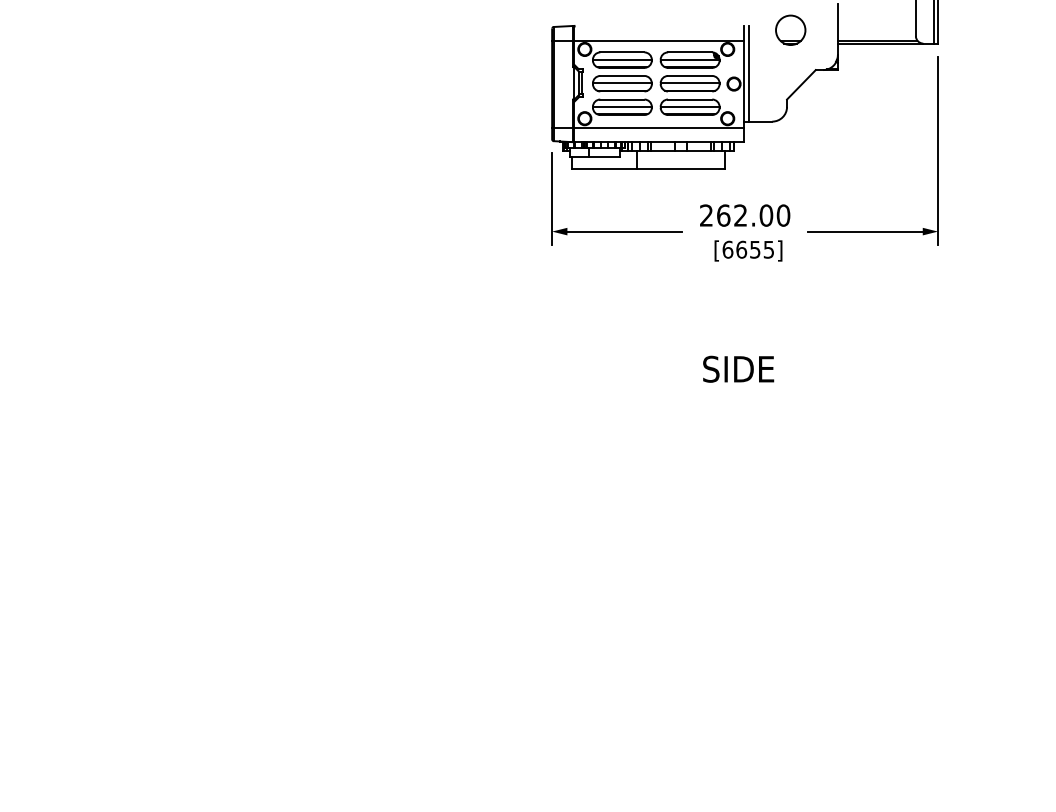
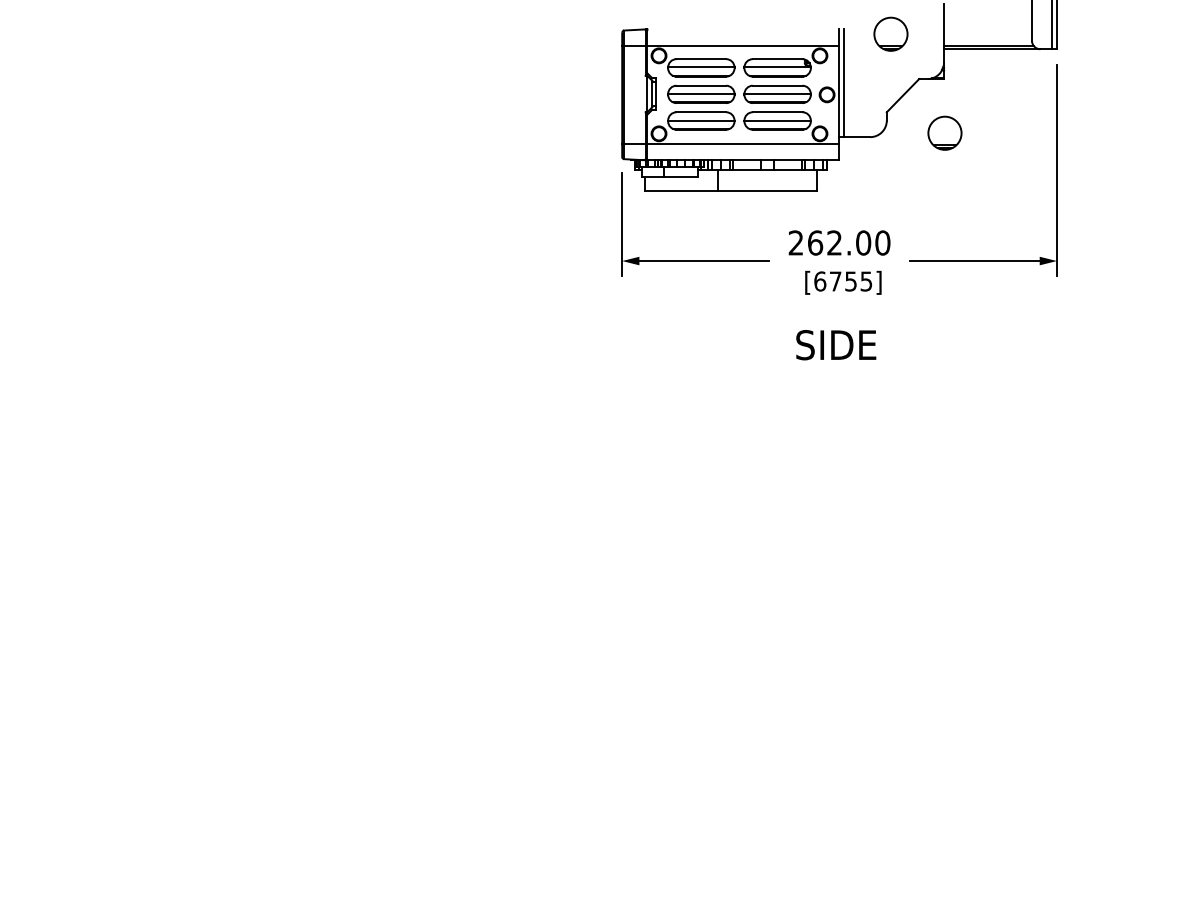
part: (838, 117) -> (944, 132), added
text: (741, 249) -> (835, 281), [6655] -> [6755]
text: (738, 369) -> (836, 345), moved

